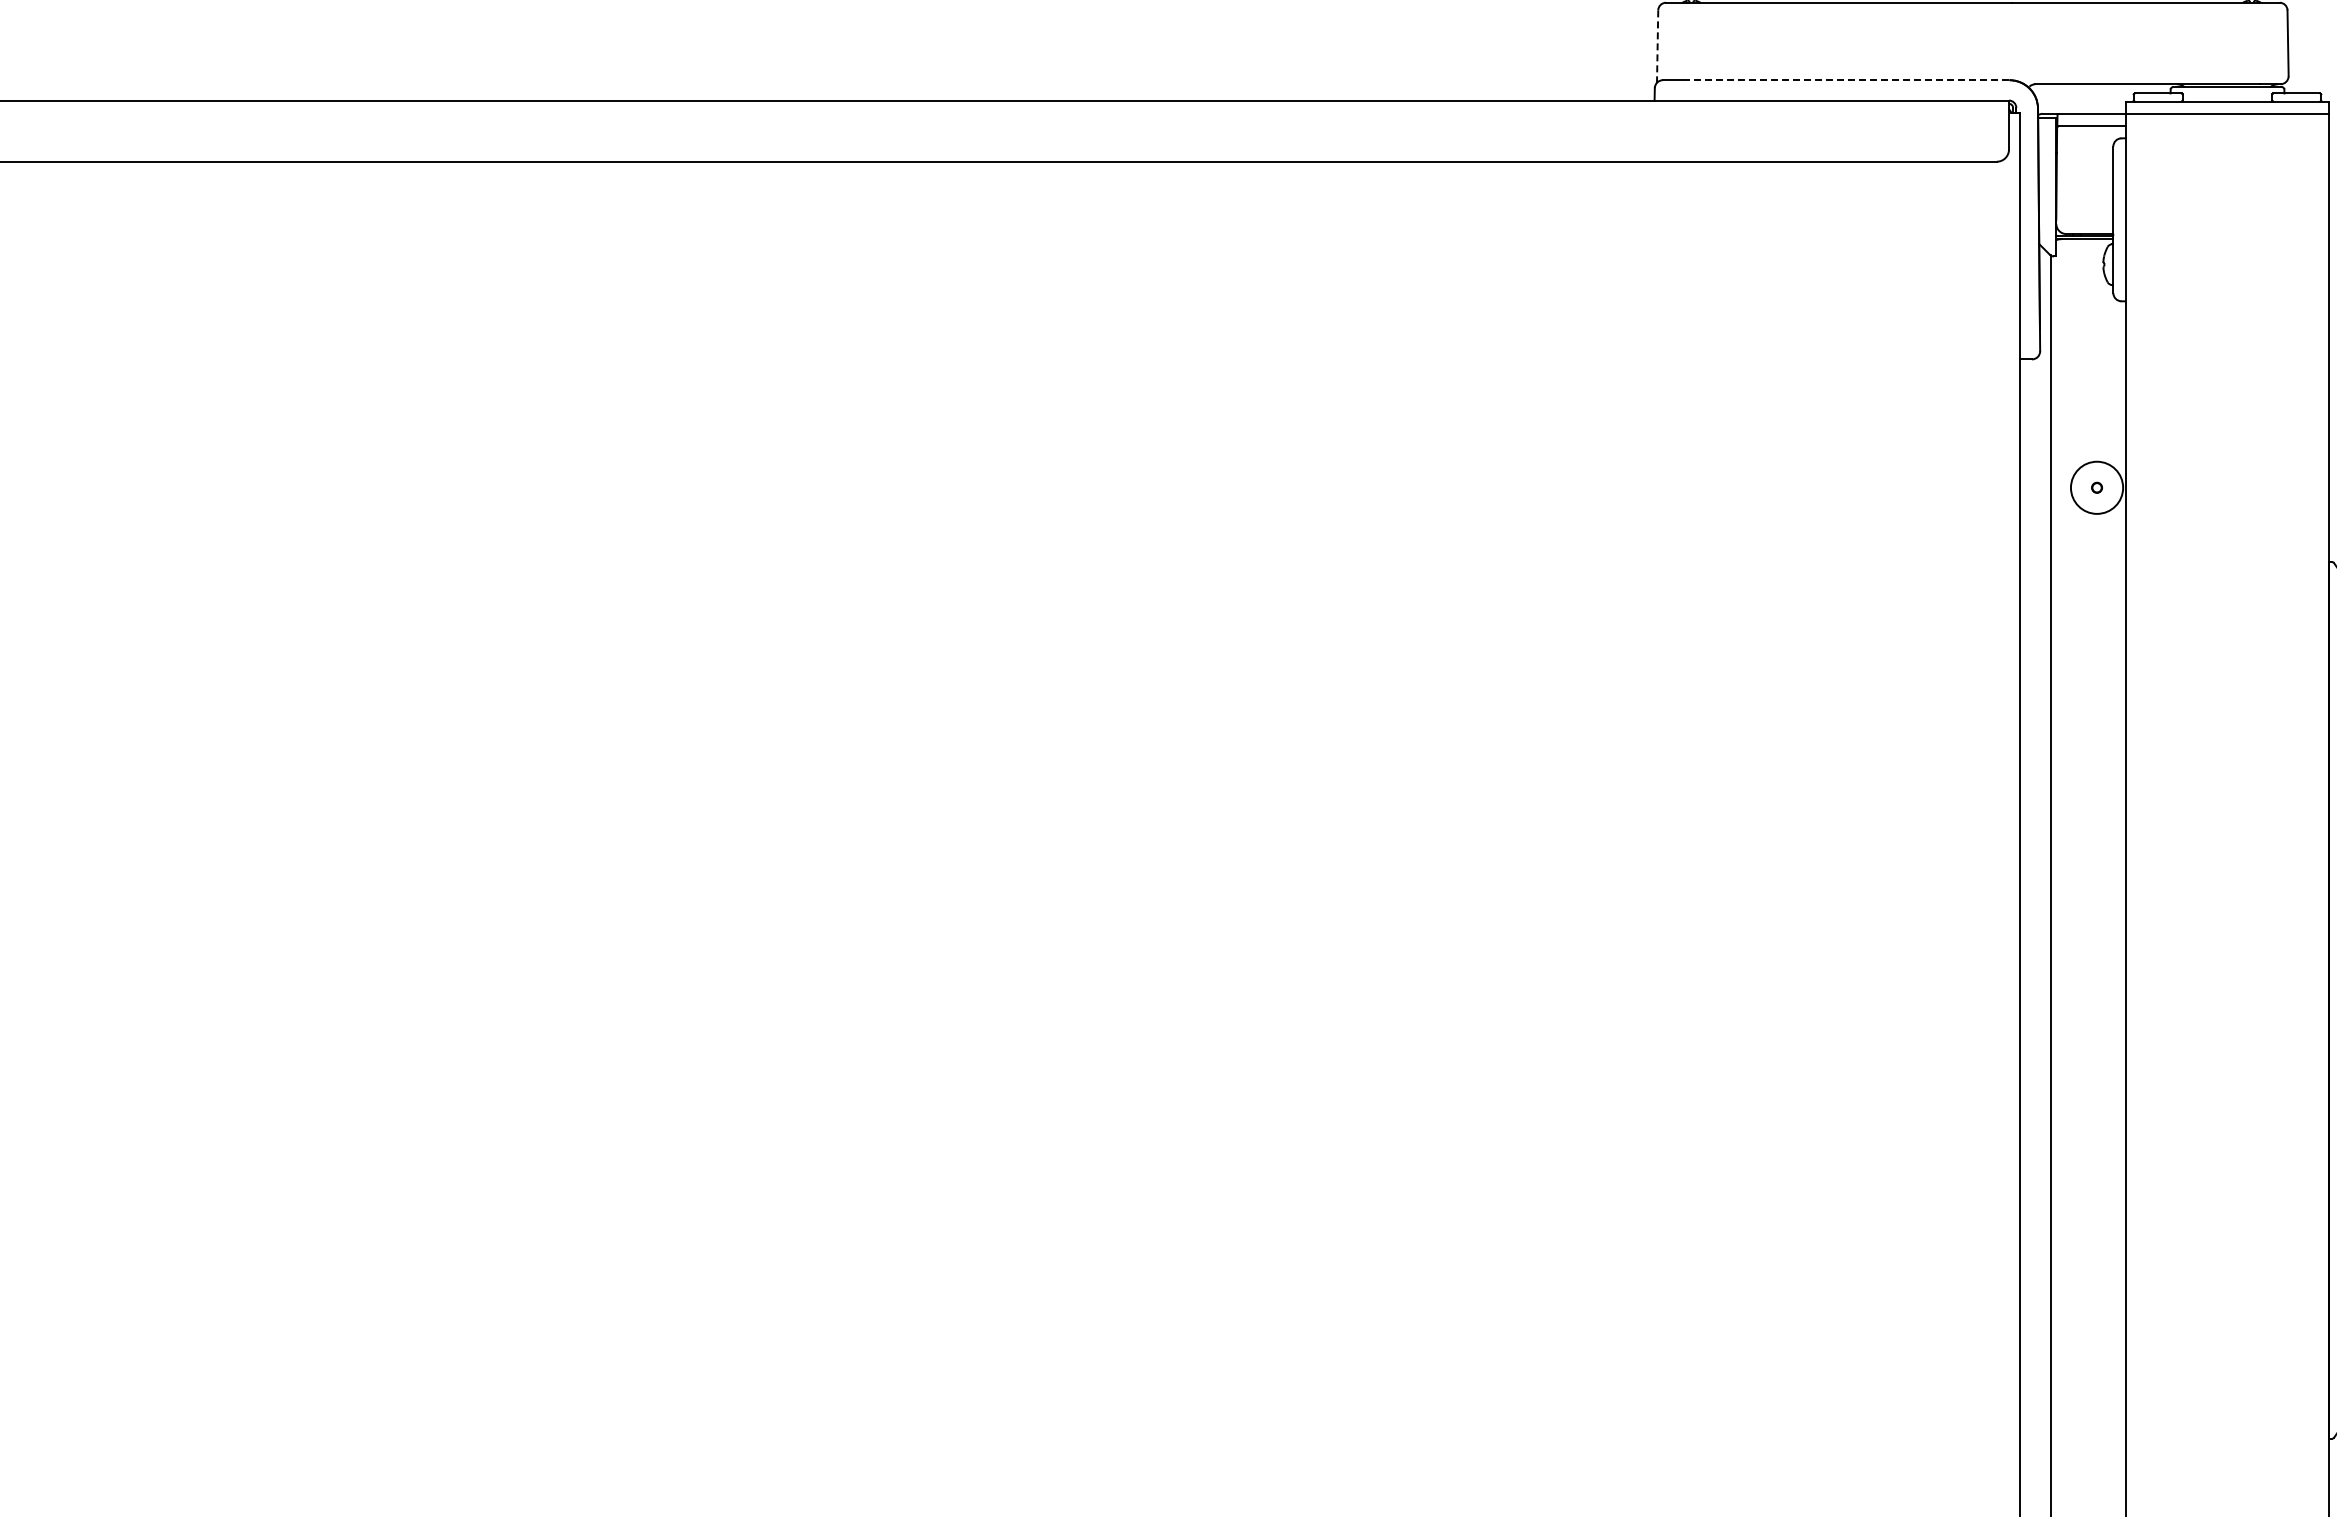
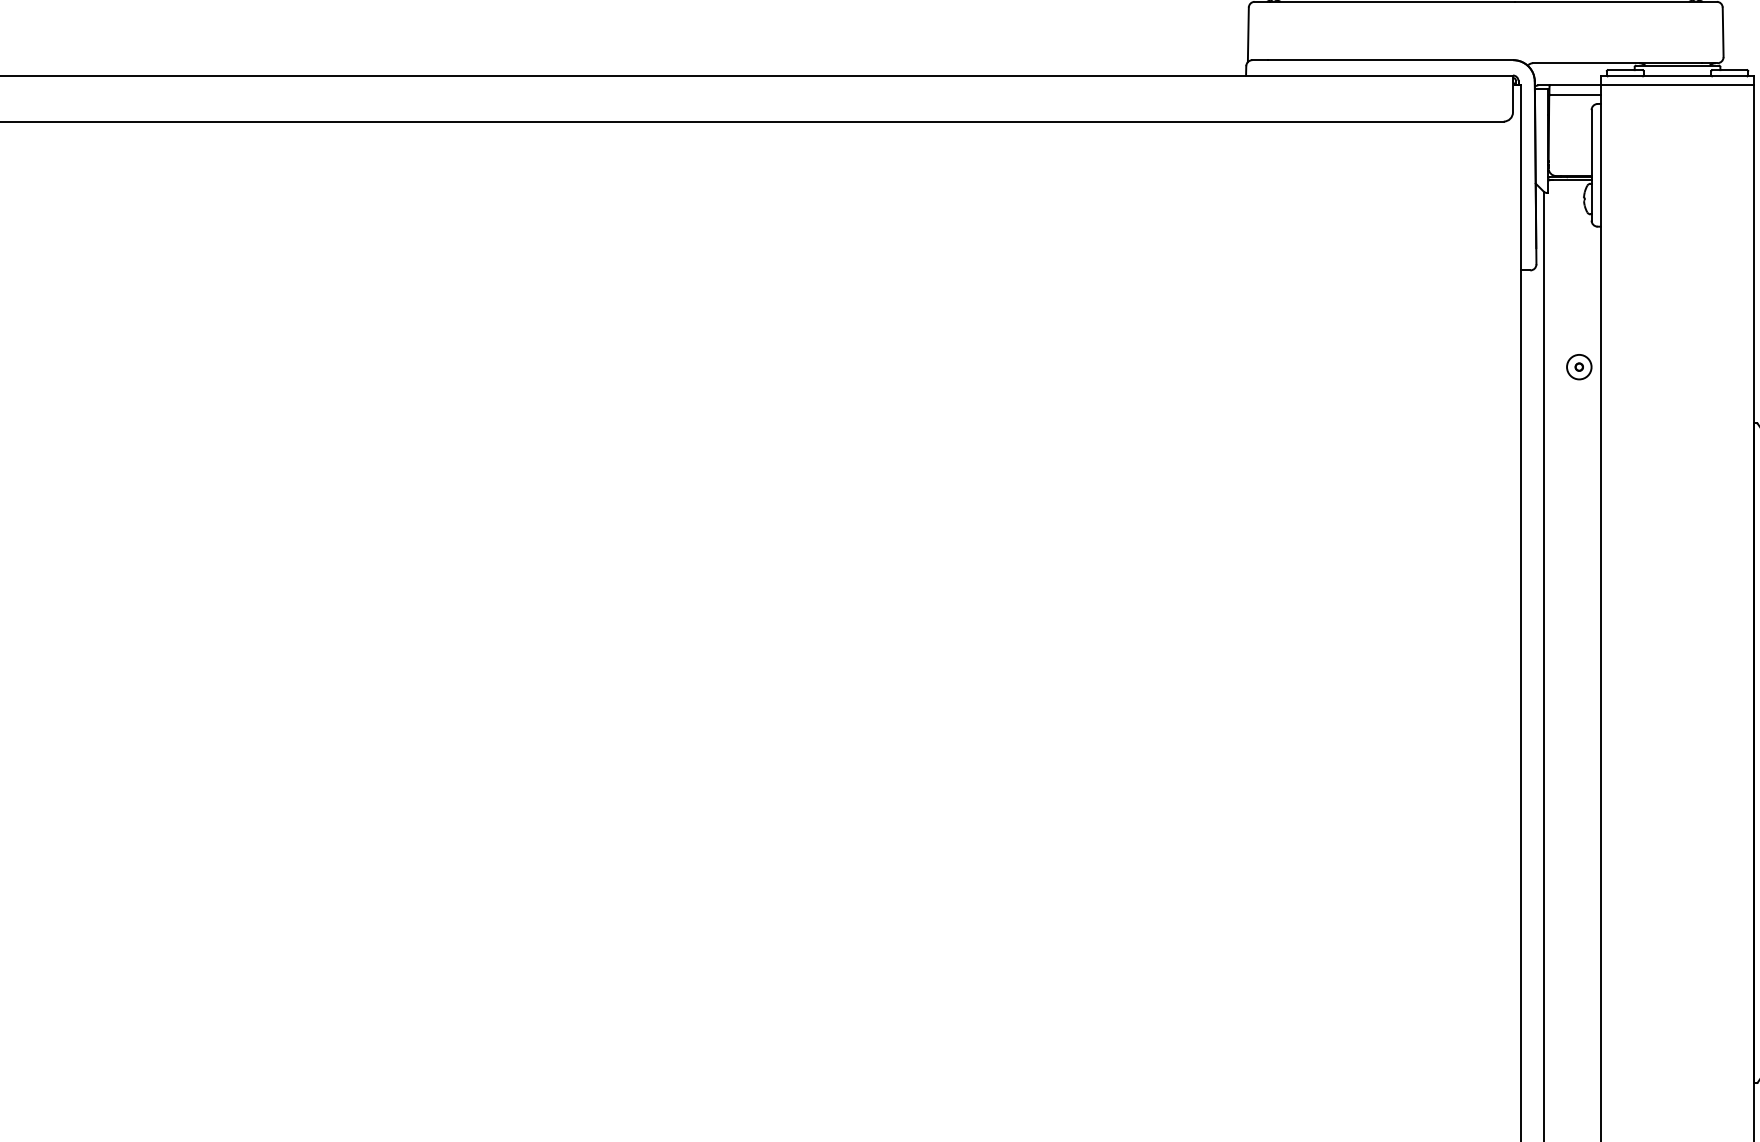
line: (1657, 47) -> (1248, 35), dashed -> solid
line: (1845, 80) -> (1389, 60), dashed -> solid
circle: (2096, 487) -> (1578, 366), size x0.62

